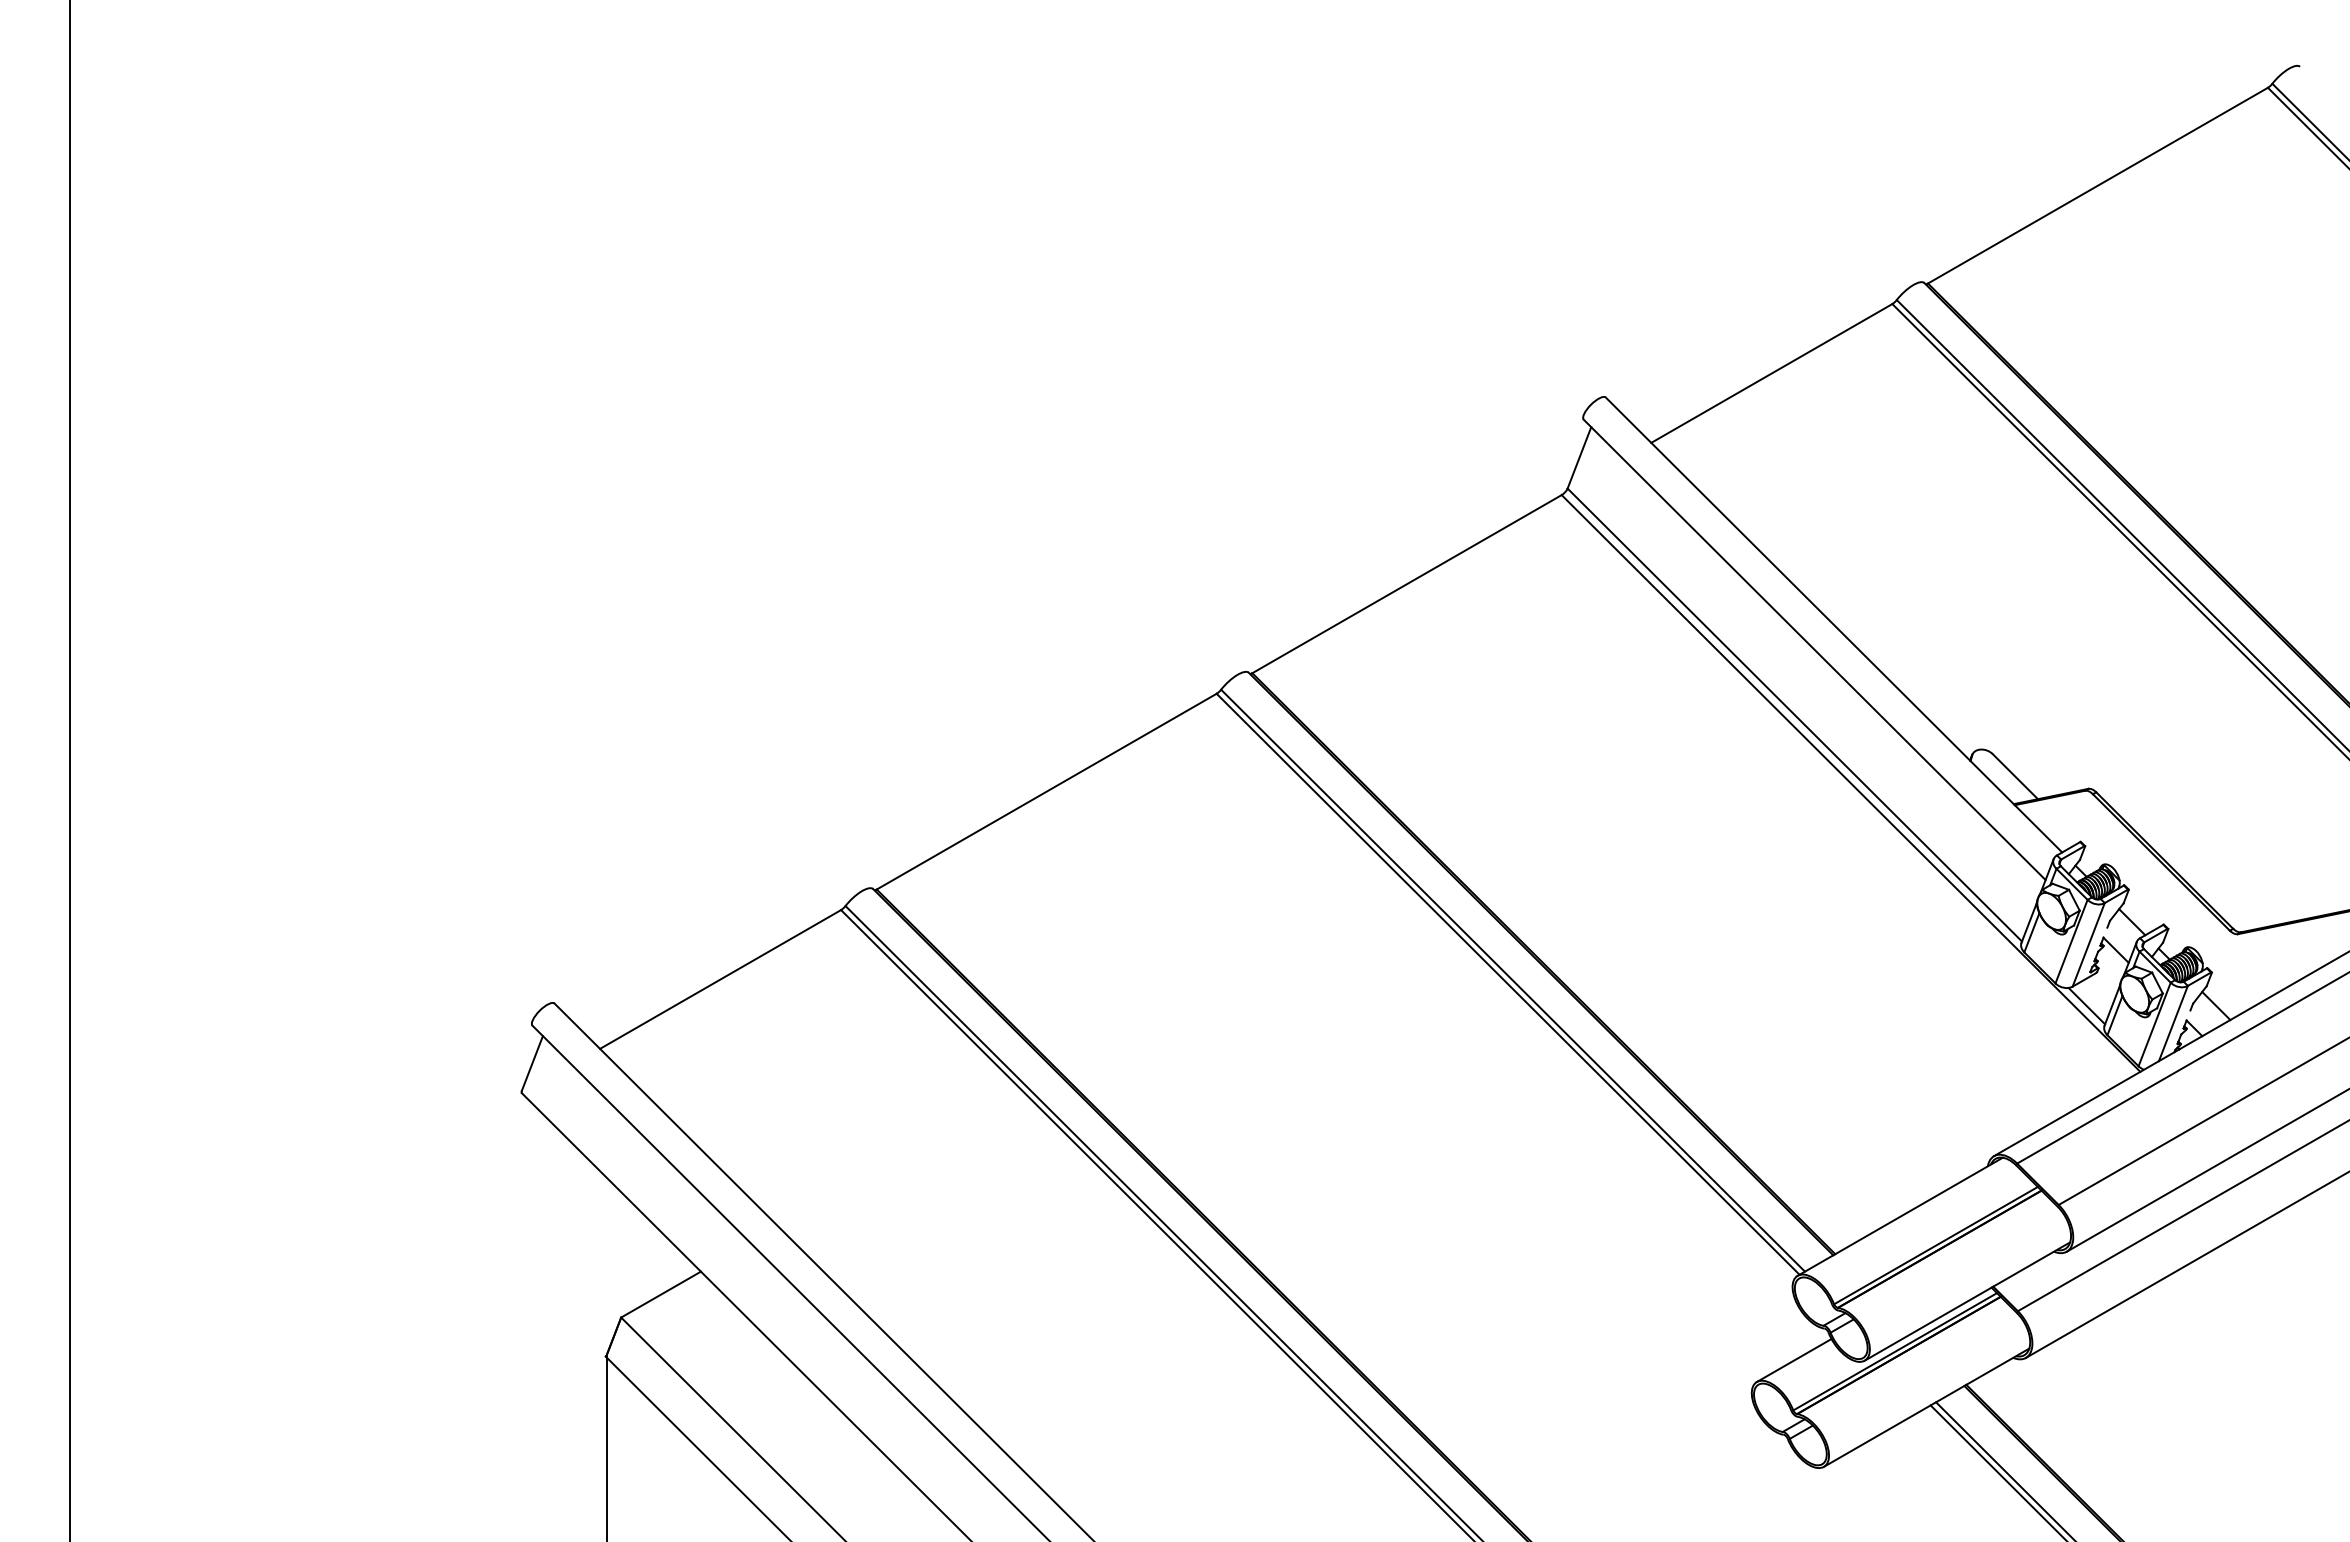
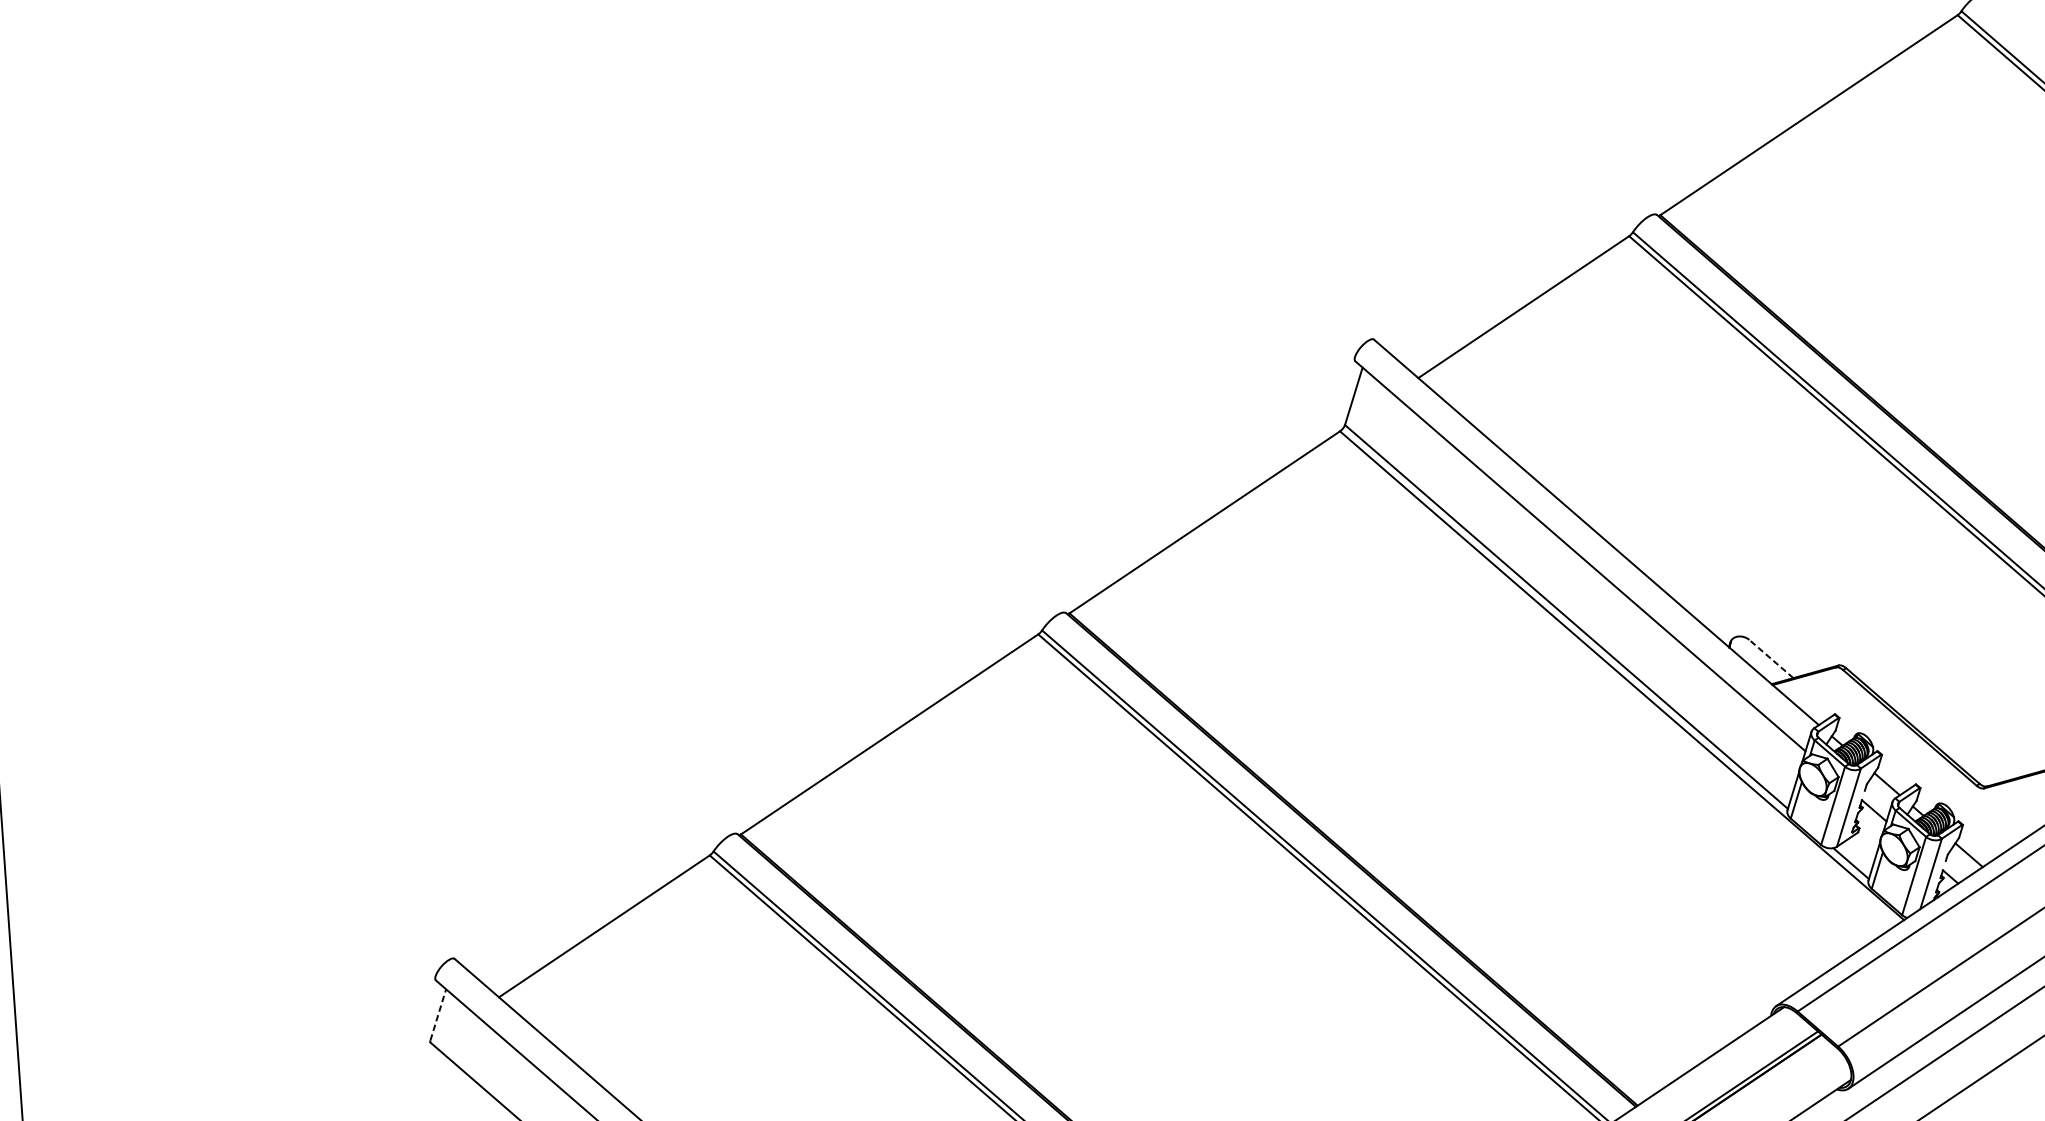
line: (2015, 776) -> (1771, 658), solid -> dashed
line: (532, 1063) -> (438, 1014), solid -> dashed

